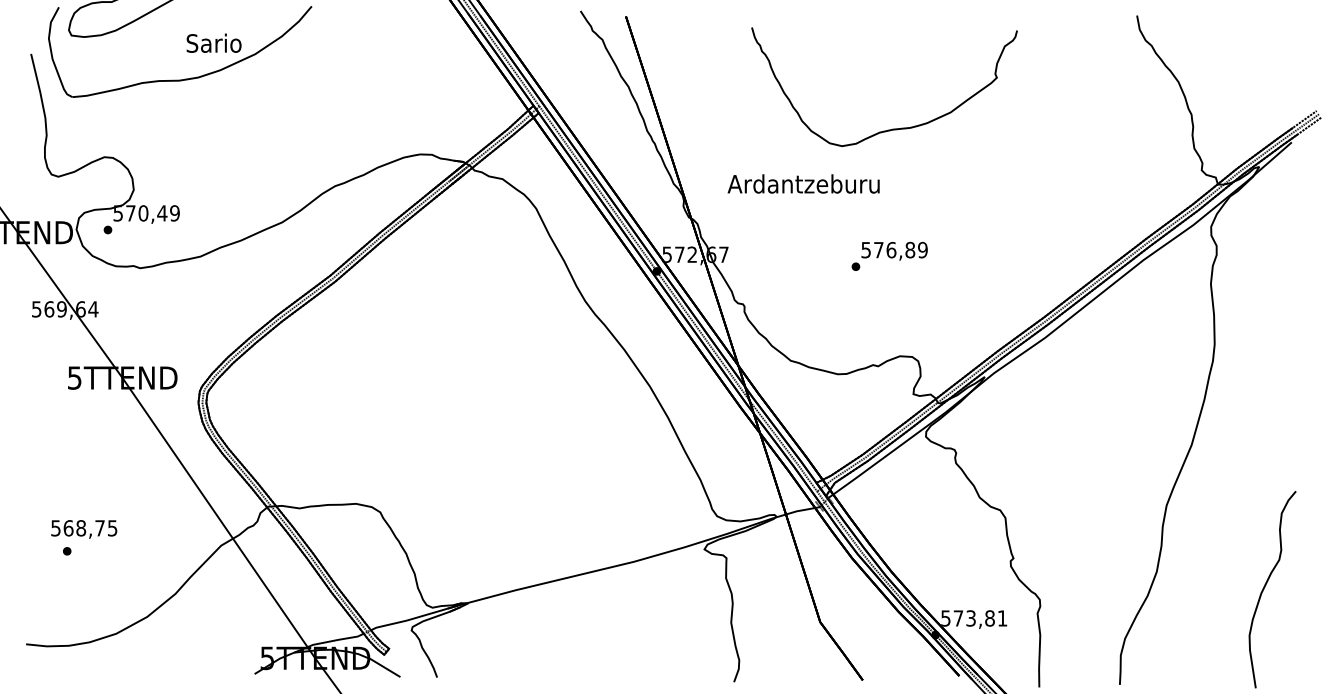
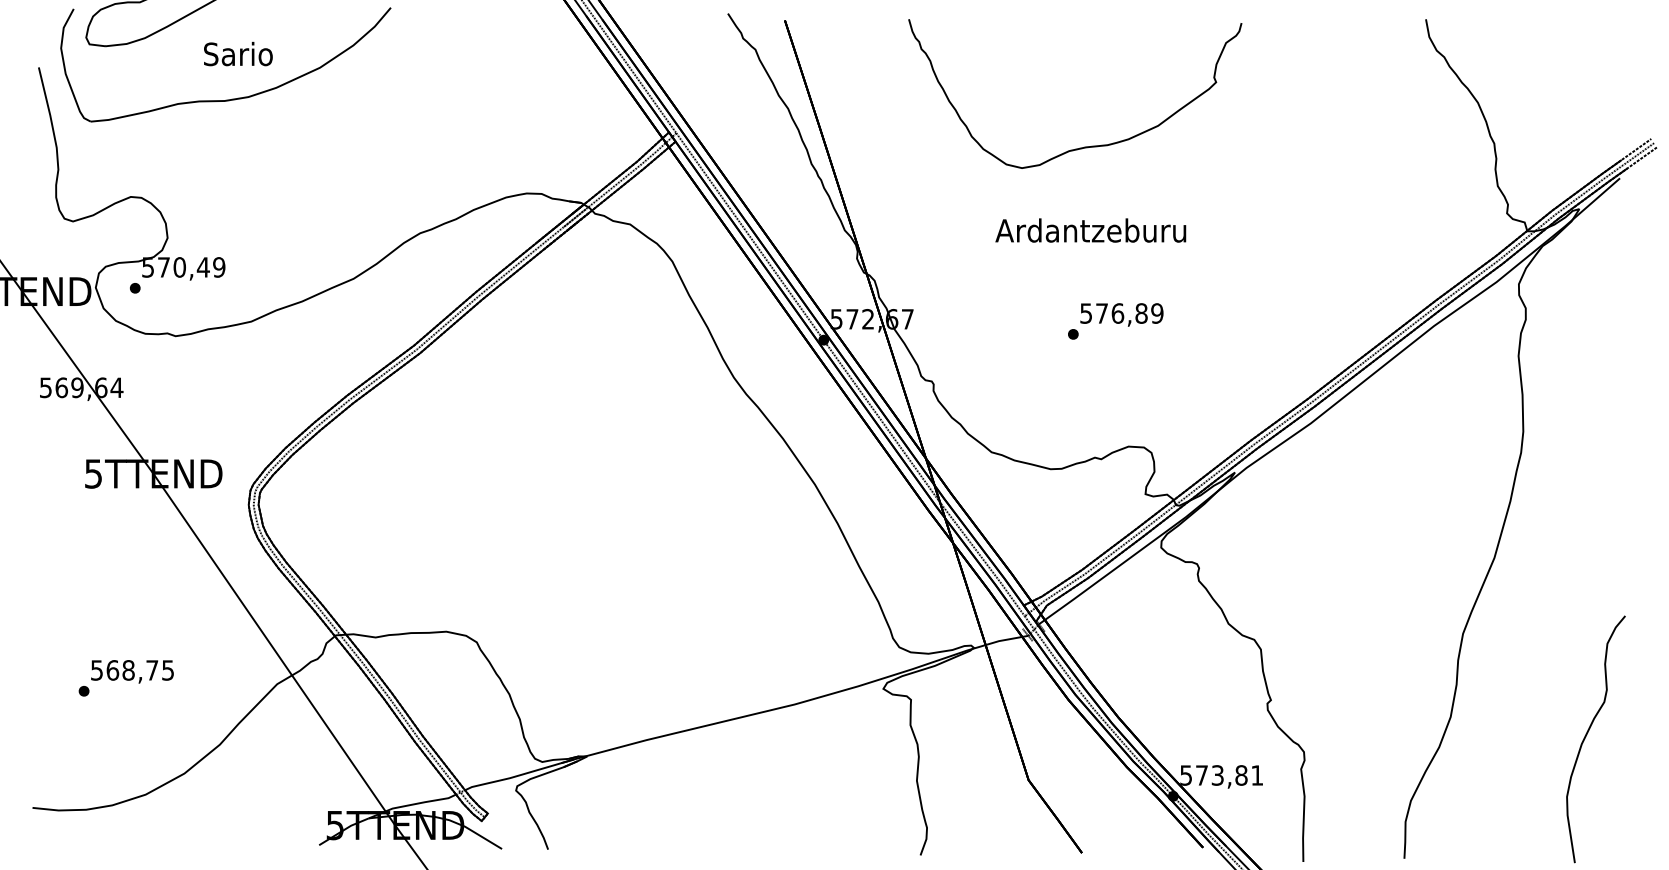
text: (214, 42) -> (238, 53), moved
curve: (891, 128) -> (1084, 146), moved
text: (803, 183) -> (1090, 230), moved
text: (84, 529) -> (132, 671), moved

